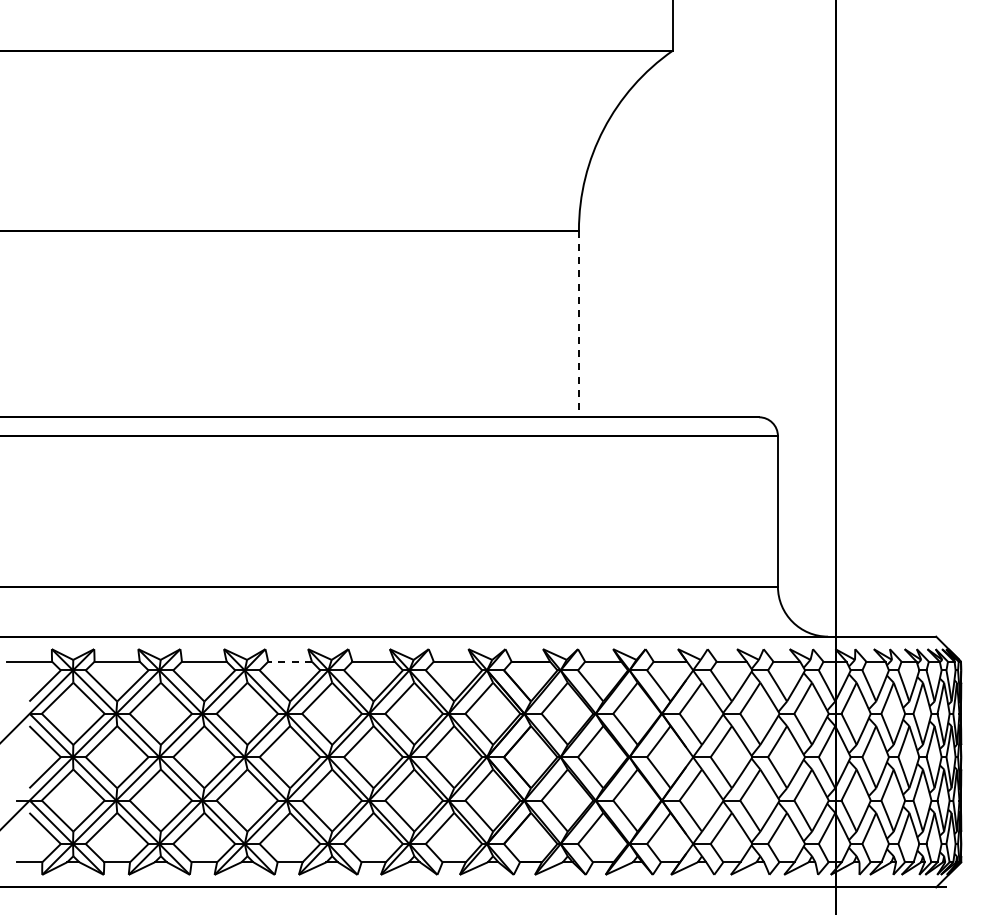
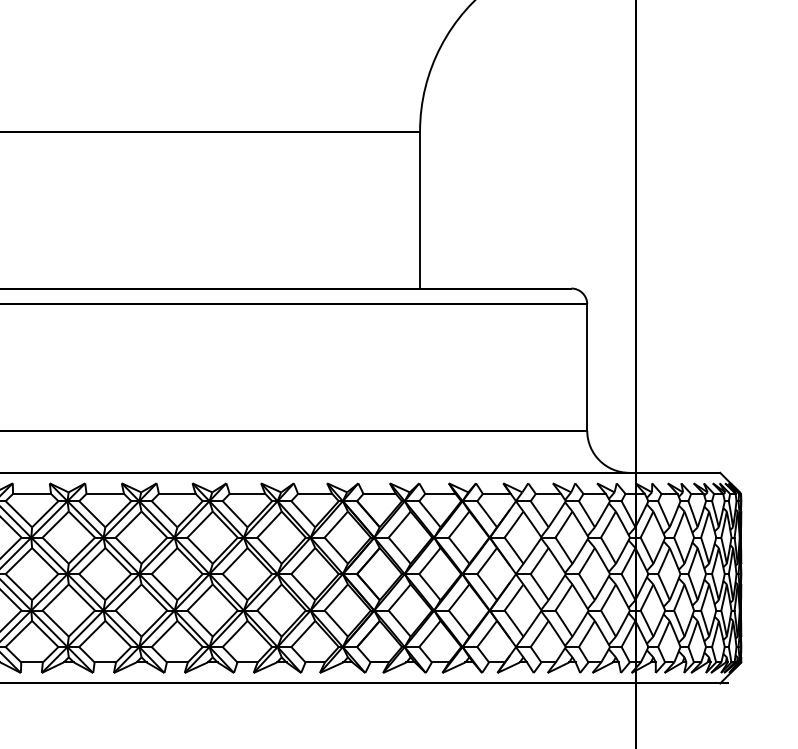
line: (578, 324) -> (419, 210), dashed -> solid
line: (290, 661) -> (177, 493), dashed -> solid

